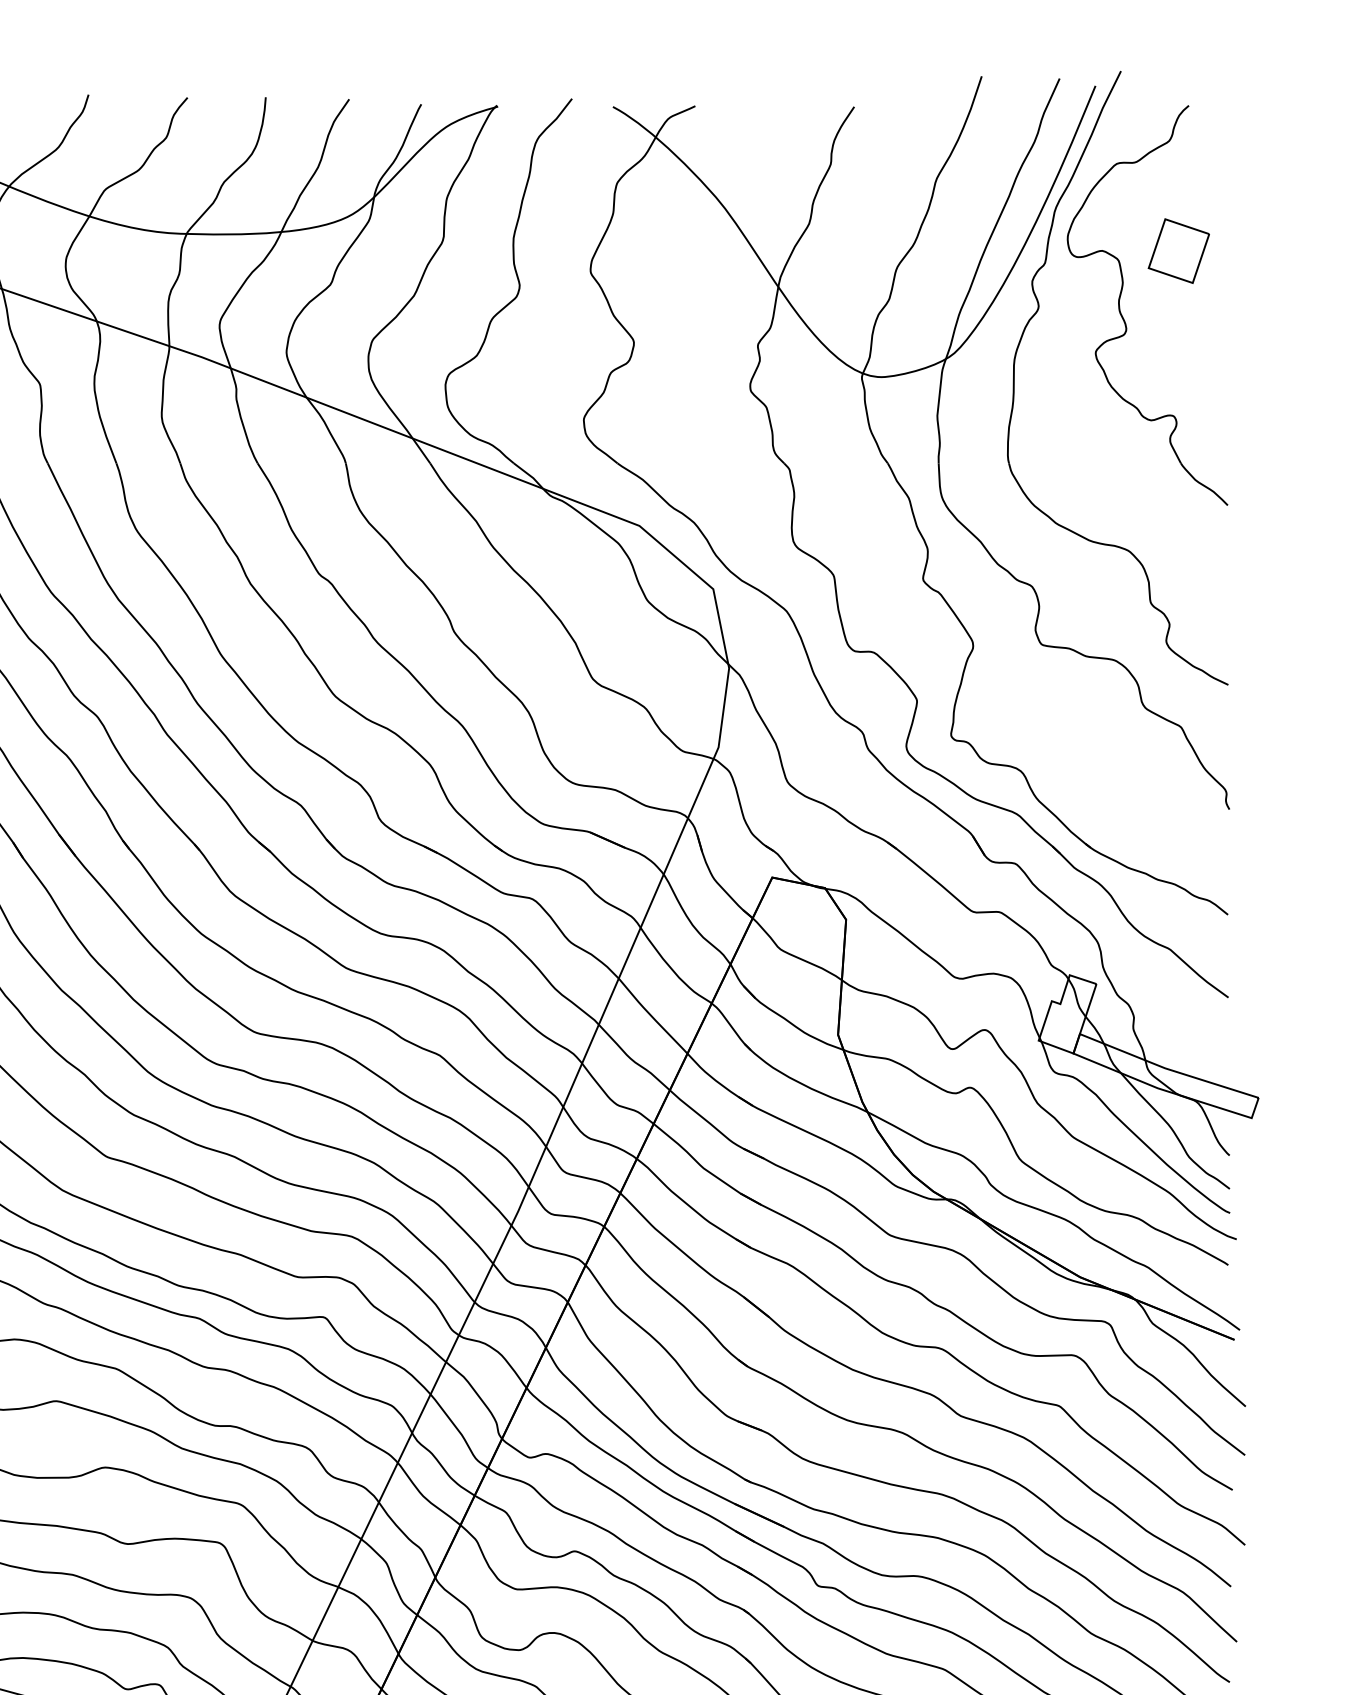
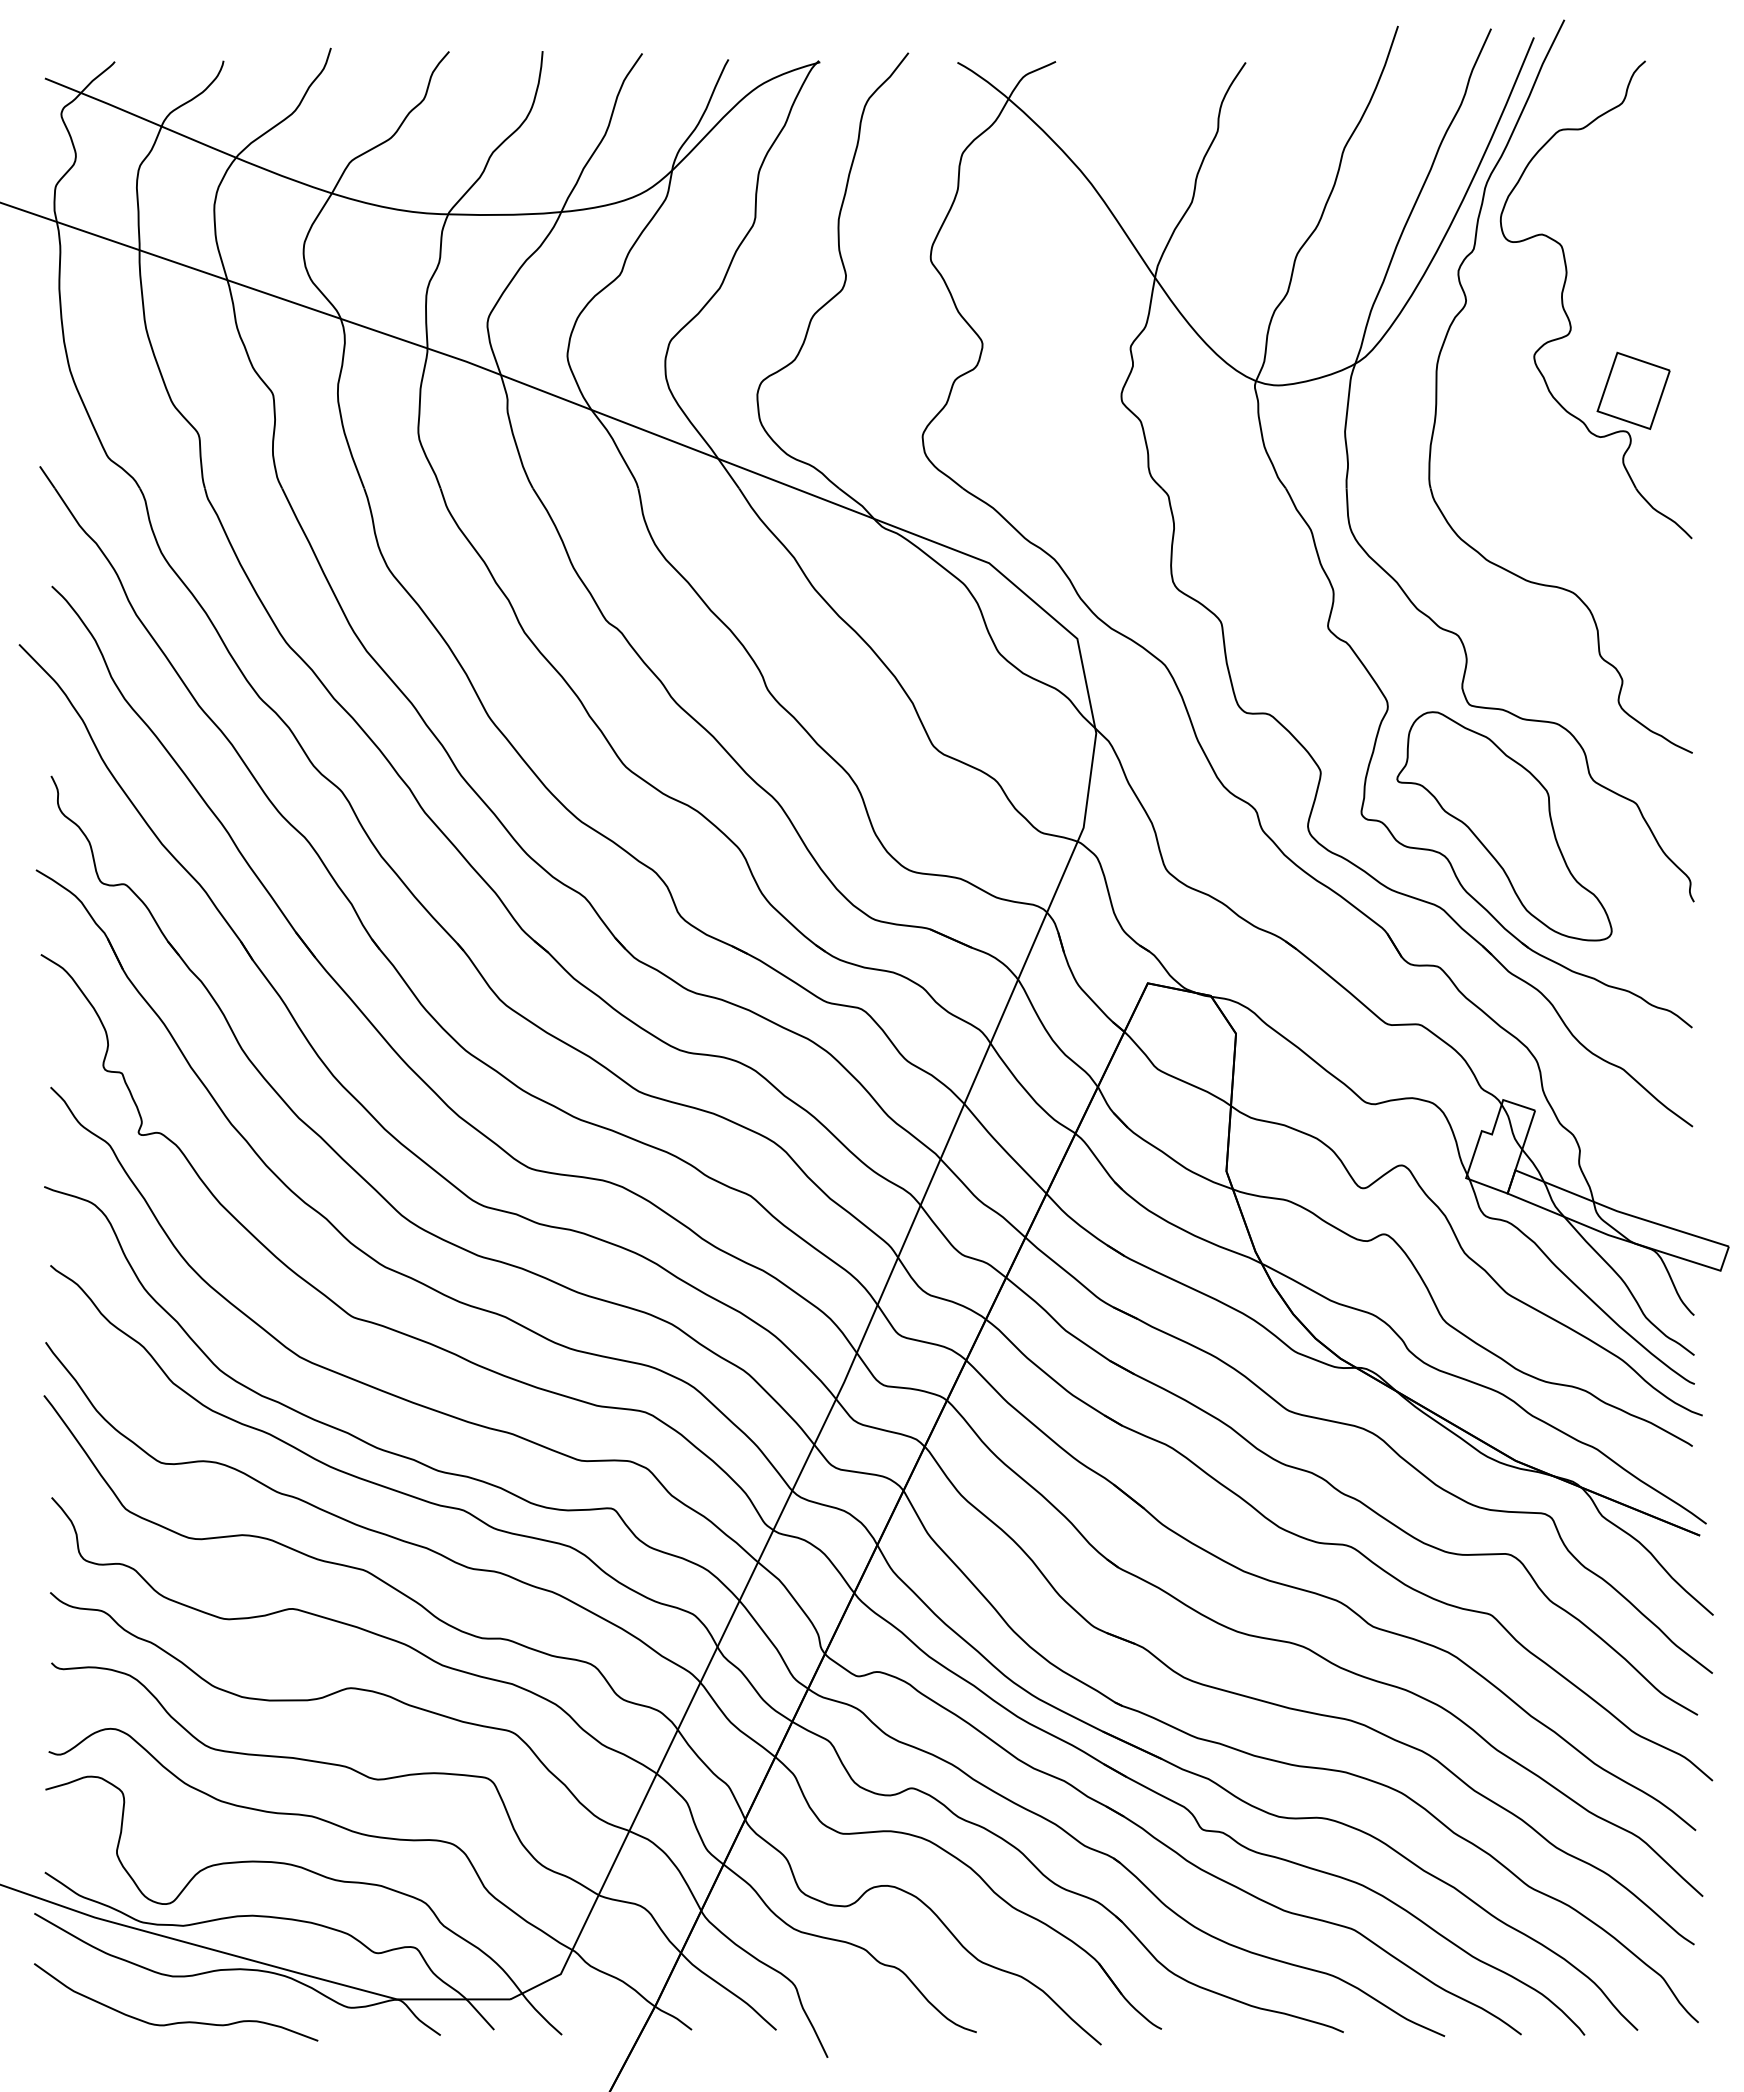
part: (1178, 250) -> (1633, 390), moved
part: (1070, 746) -> (1504, 826), added

